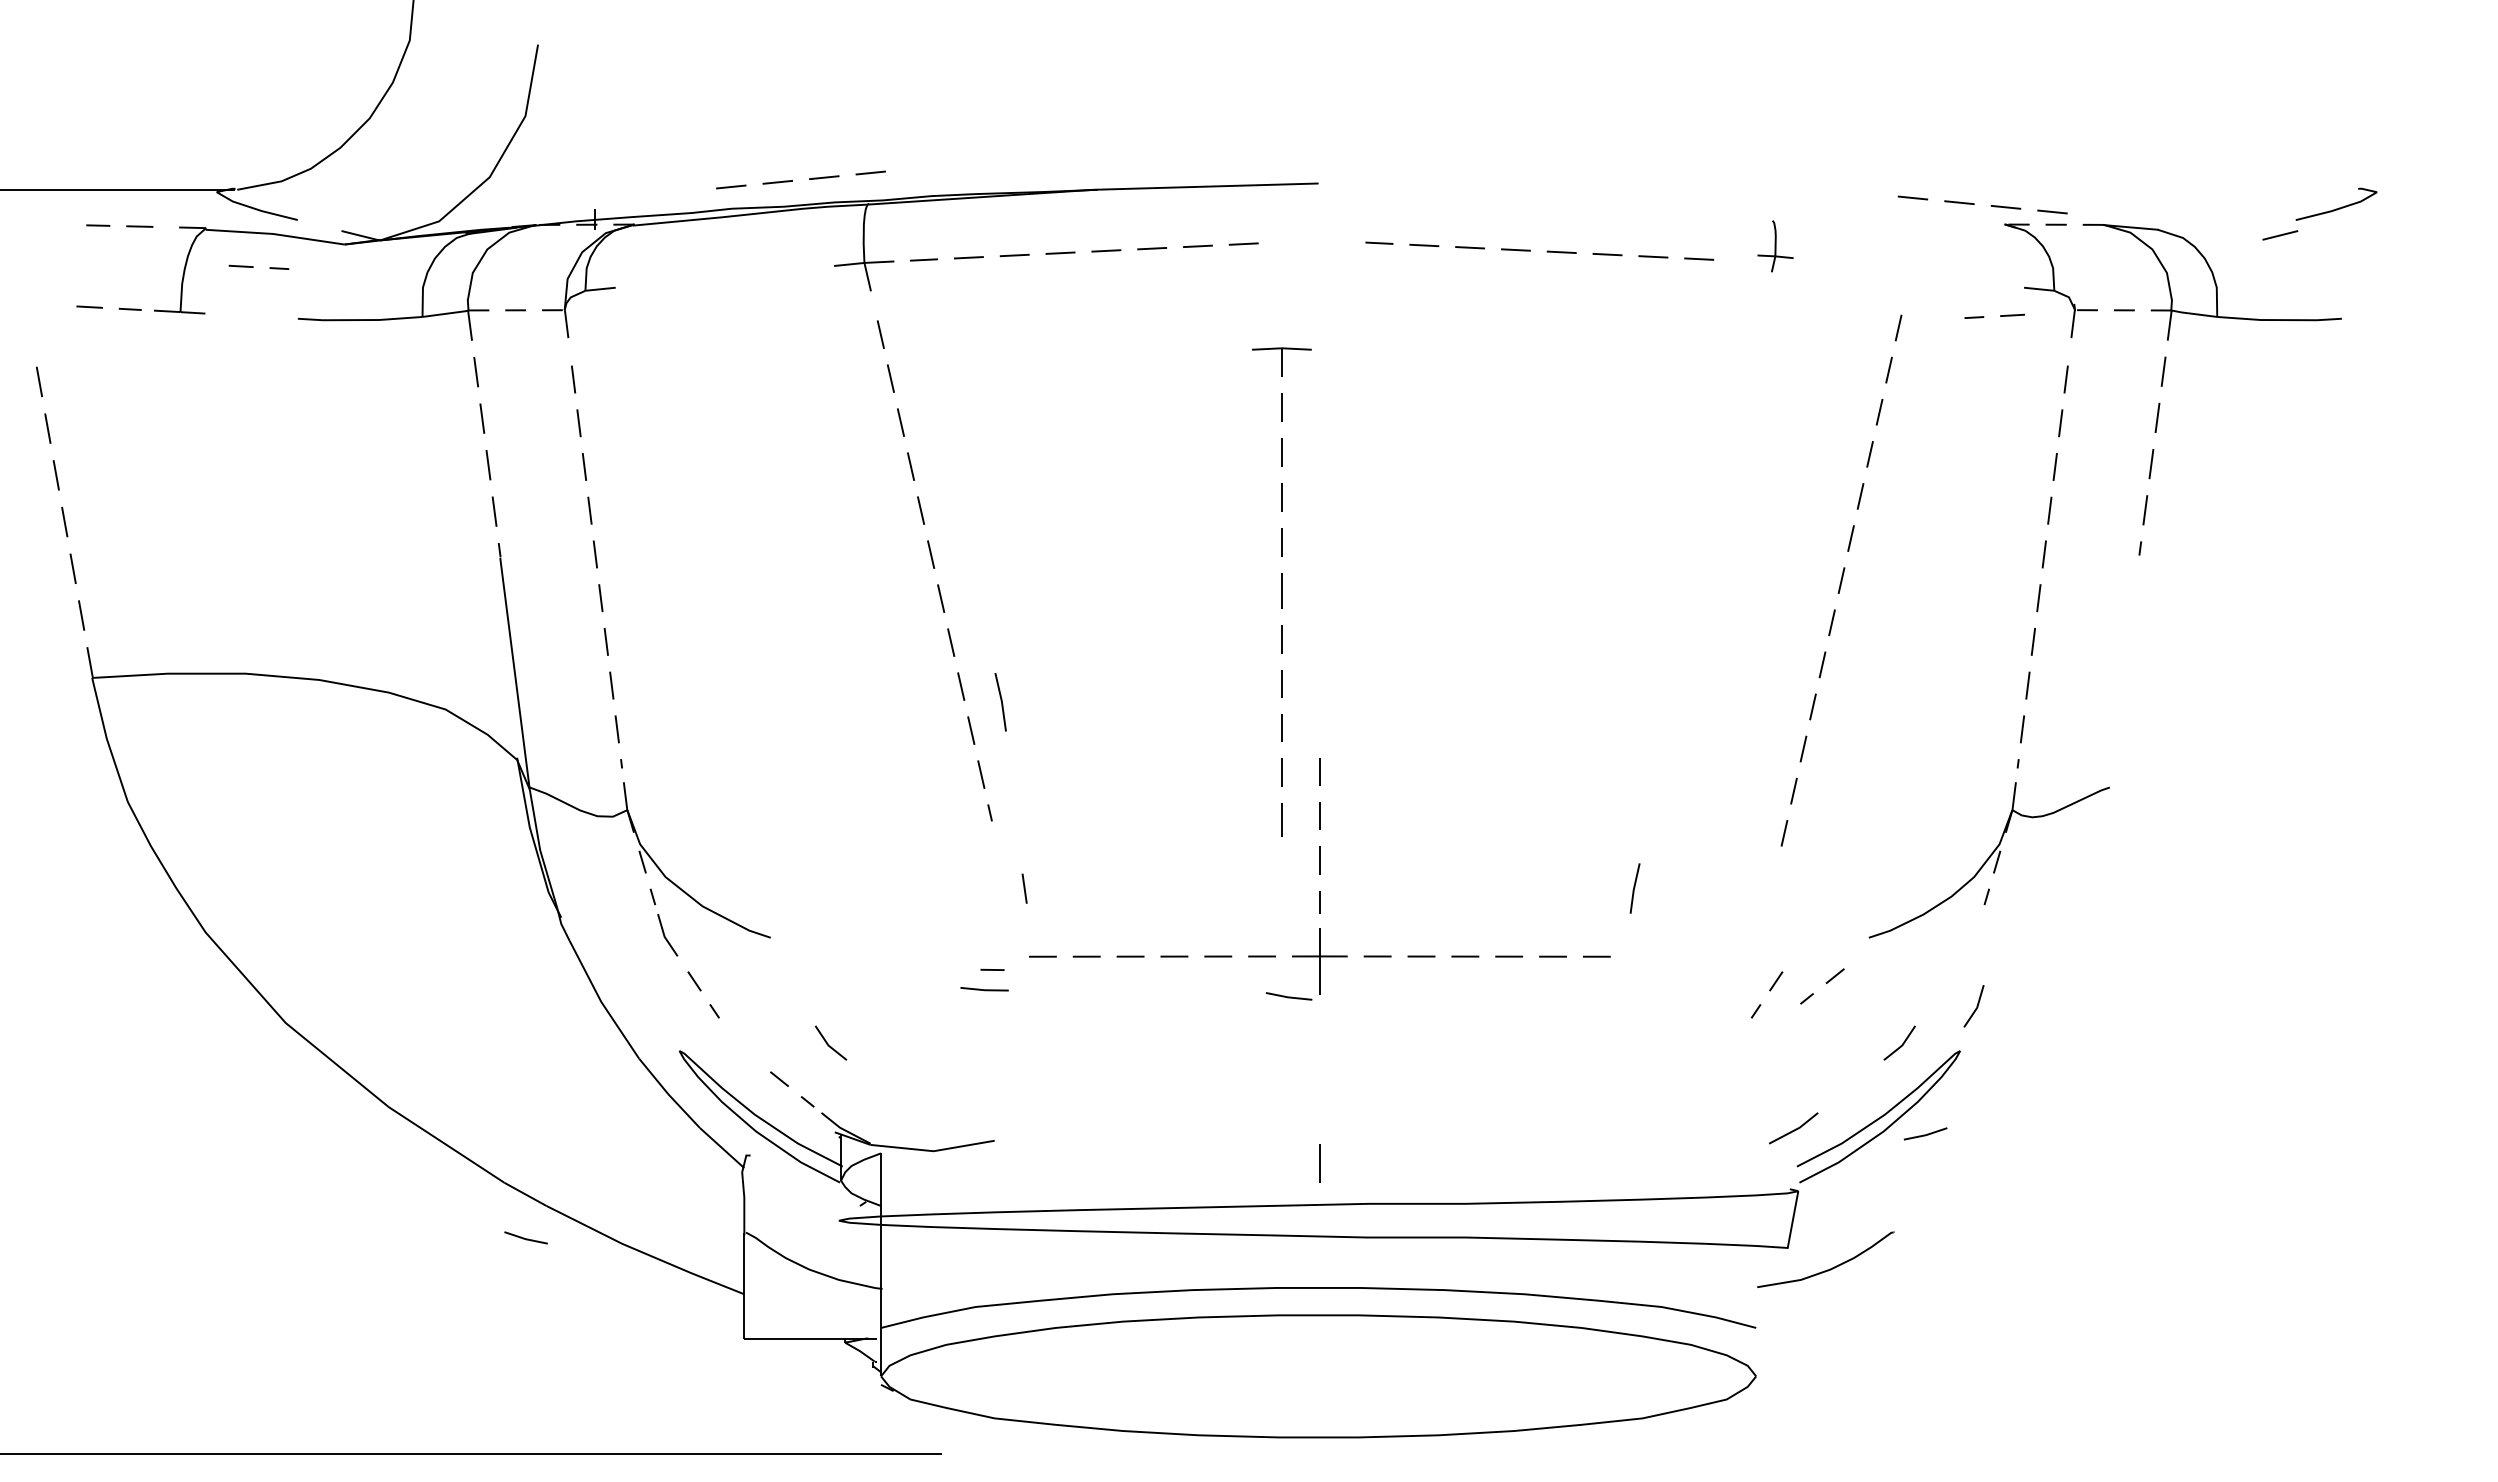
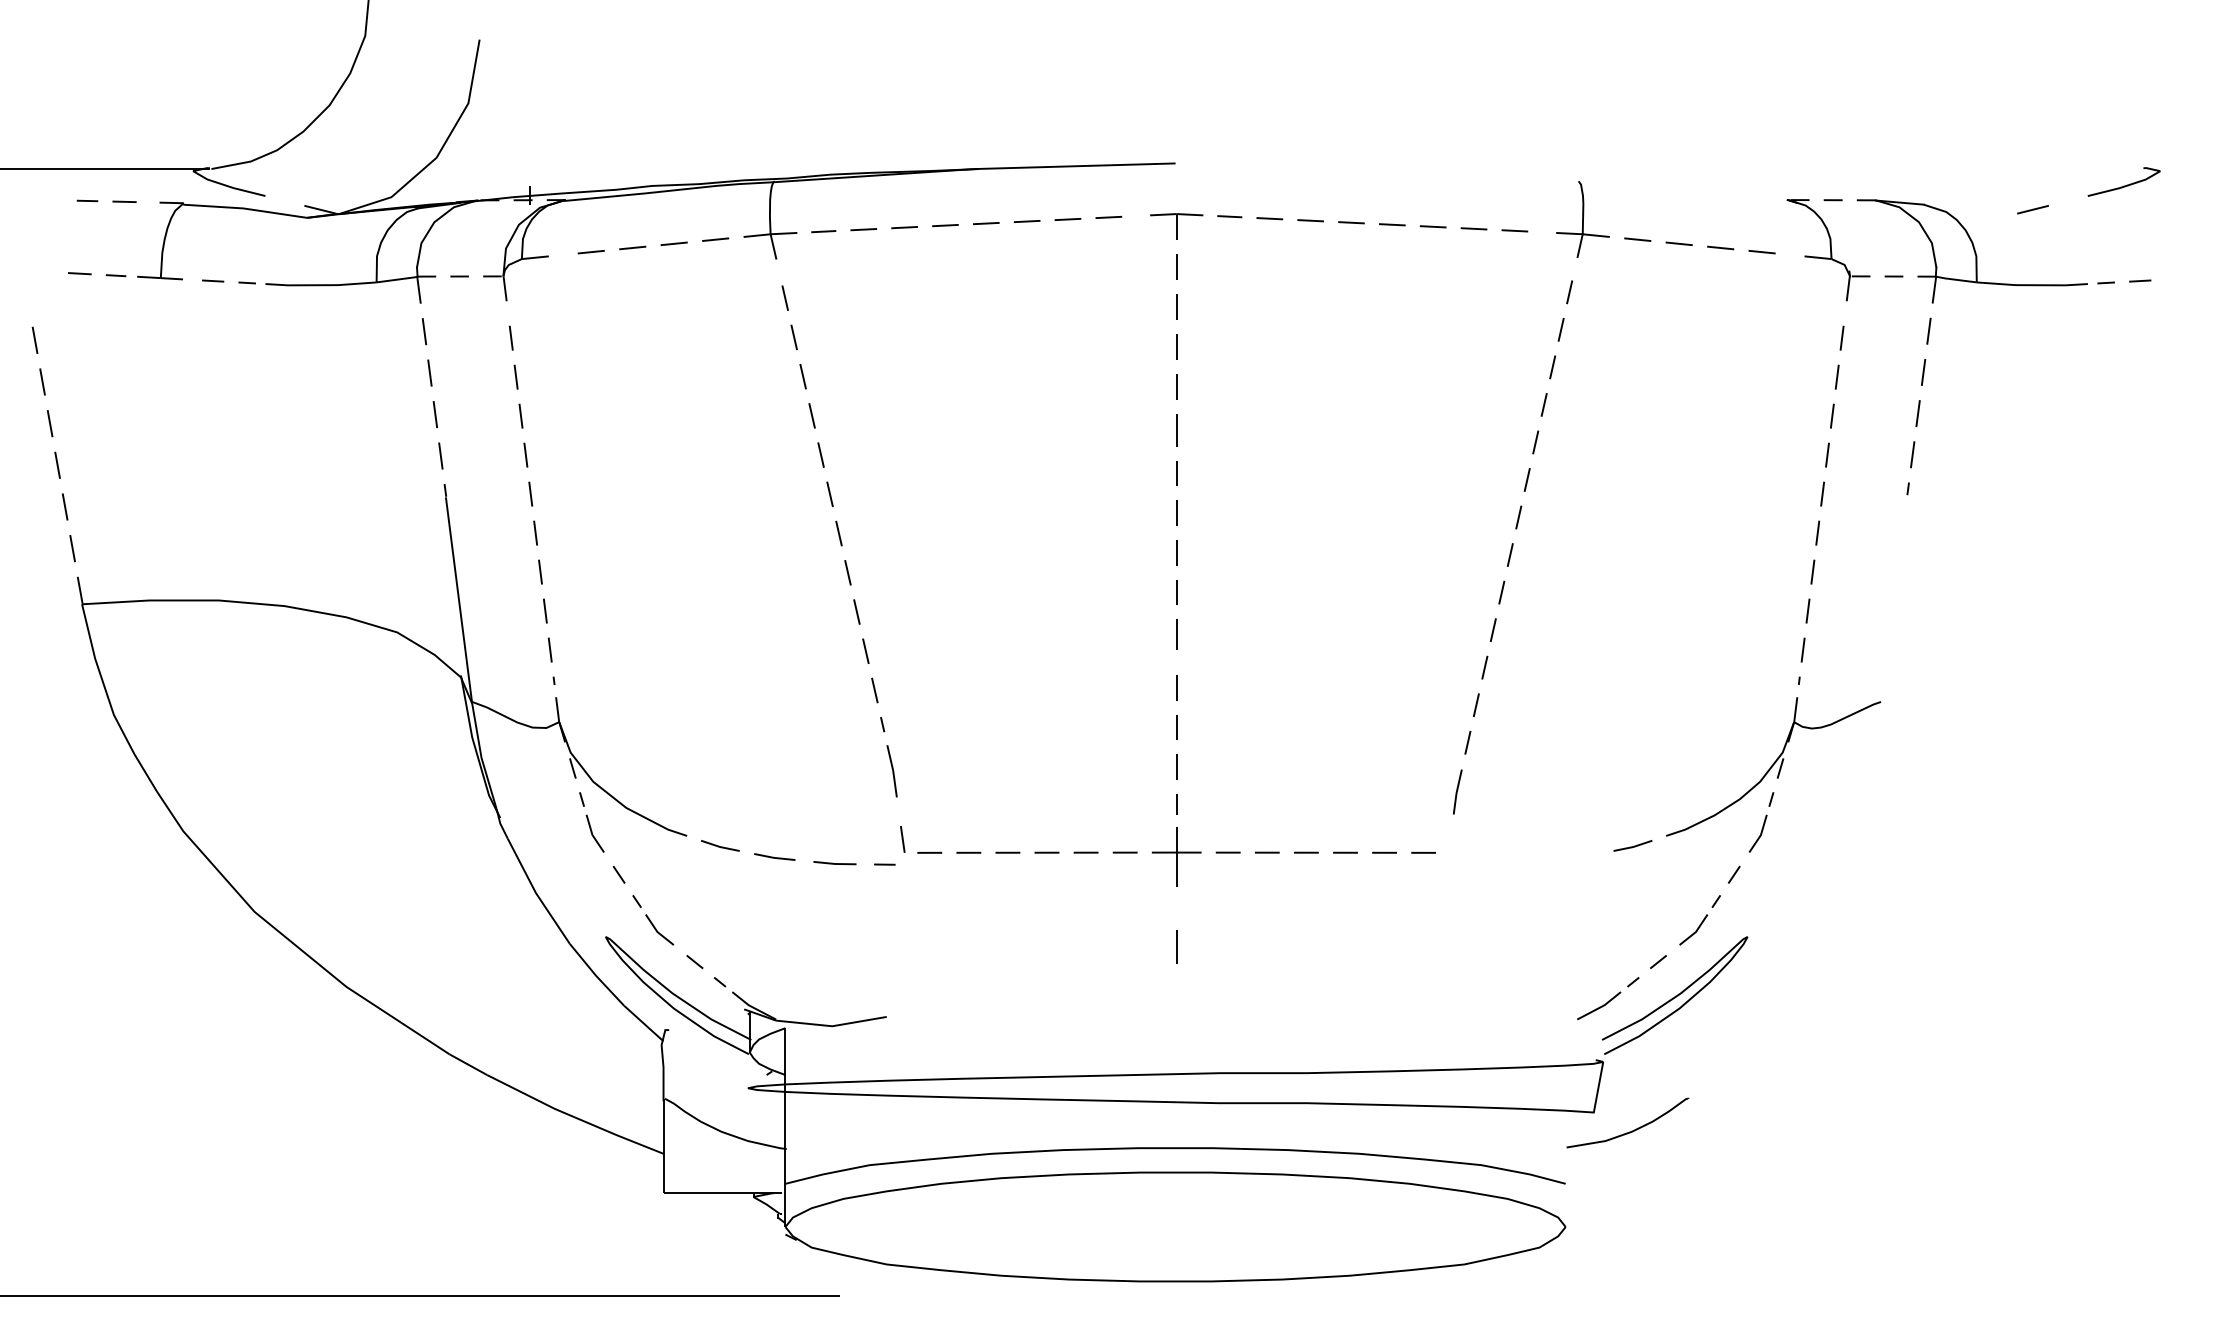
line: (792, 180) -> (645, 246), moved
line: (1974, 204) -> (1692, 245), moved
curve: (2339, 207) -> (2126, 184), moved
part: (1775, 246) -> (1582, 219), size x1.67
line: (253, 266) -> (224, 281), moved
line: (2000, 315) -> (2129, 281), moved
line: (1841, 580) -> (1518, 517), moved
part: (1281, 591) -> (1176, 430), moved
curve: (1001, 702) -> (892, 771), moved
line: (1024, 888) -> (902, 839), moved
line: (1825, 982) -> (1649, 967), moved
line: (984, 989) -> (834, 863), moved
line: (1770, 991) -> (1729, 883), moved
line: (1289, 996) -> (775, 857), moved
curve: (1975, 1008) -> (1759, 835), moved
curve: (828, 1043) -> (657, 930), moved
curve: (1925, 1134) -> (1632, 846), moved
line: (1319, 1163) -> (1176, 947), moved
line: (524, 1237) -> (718, 845), moved

